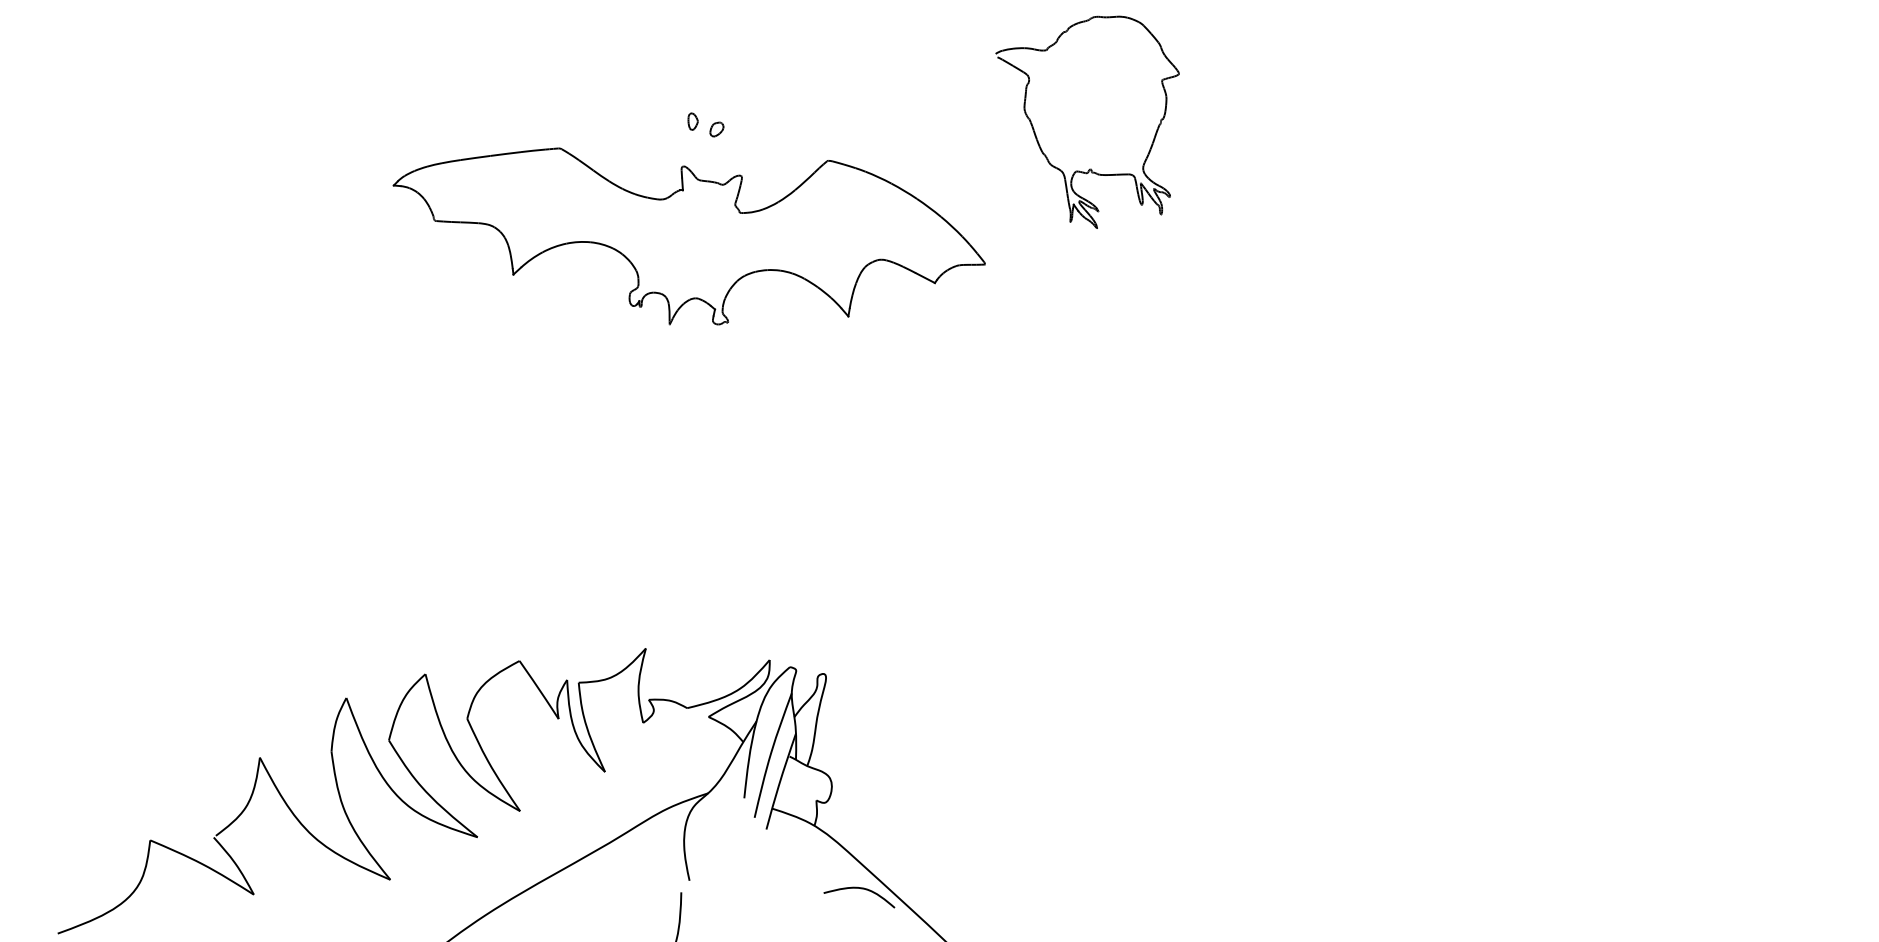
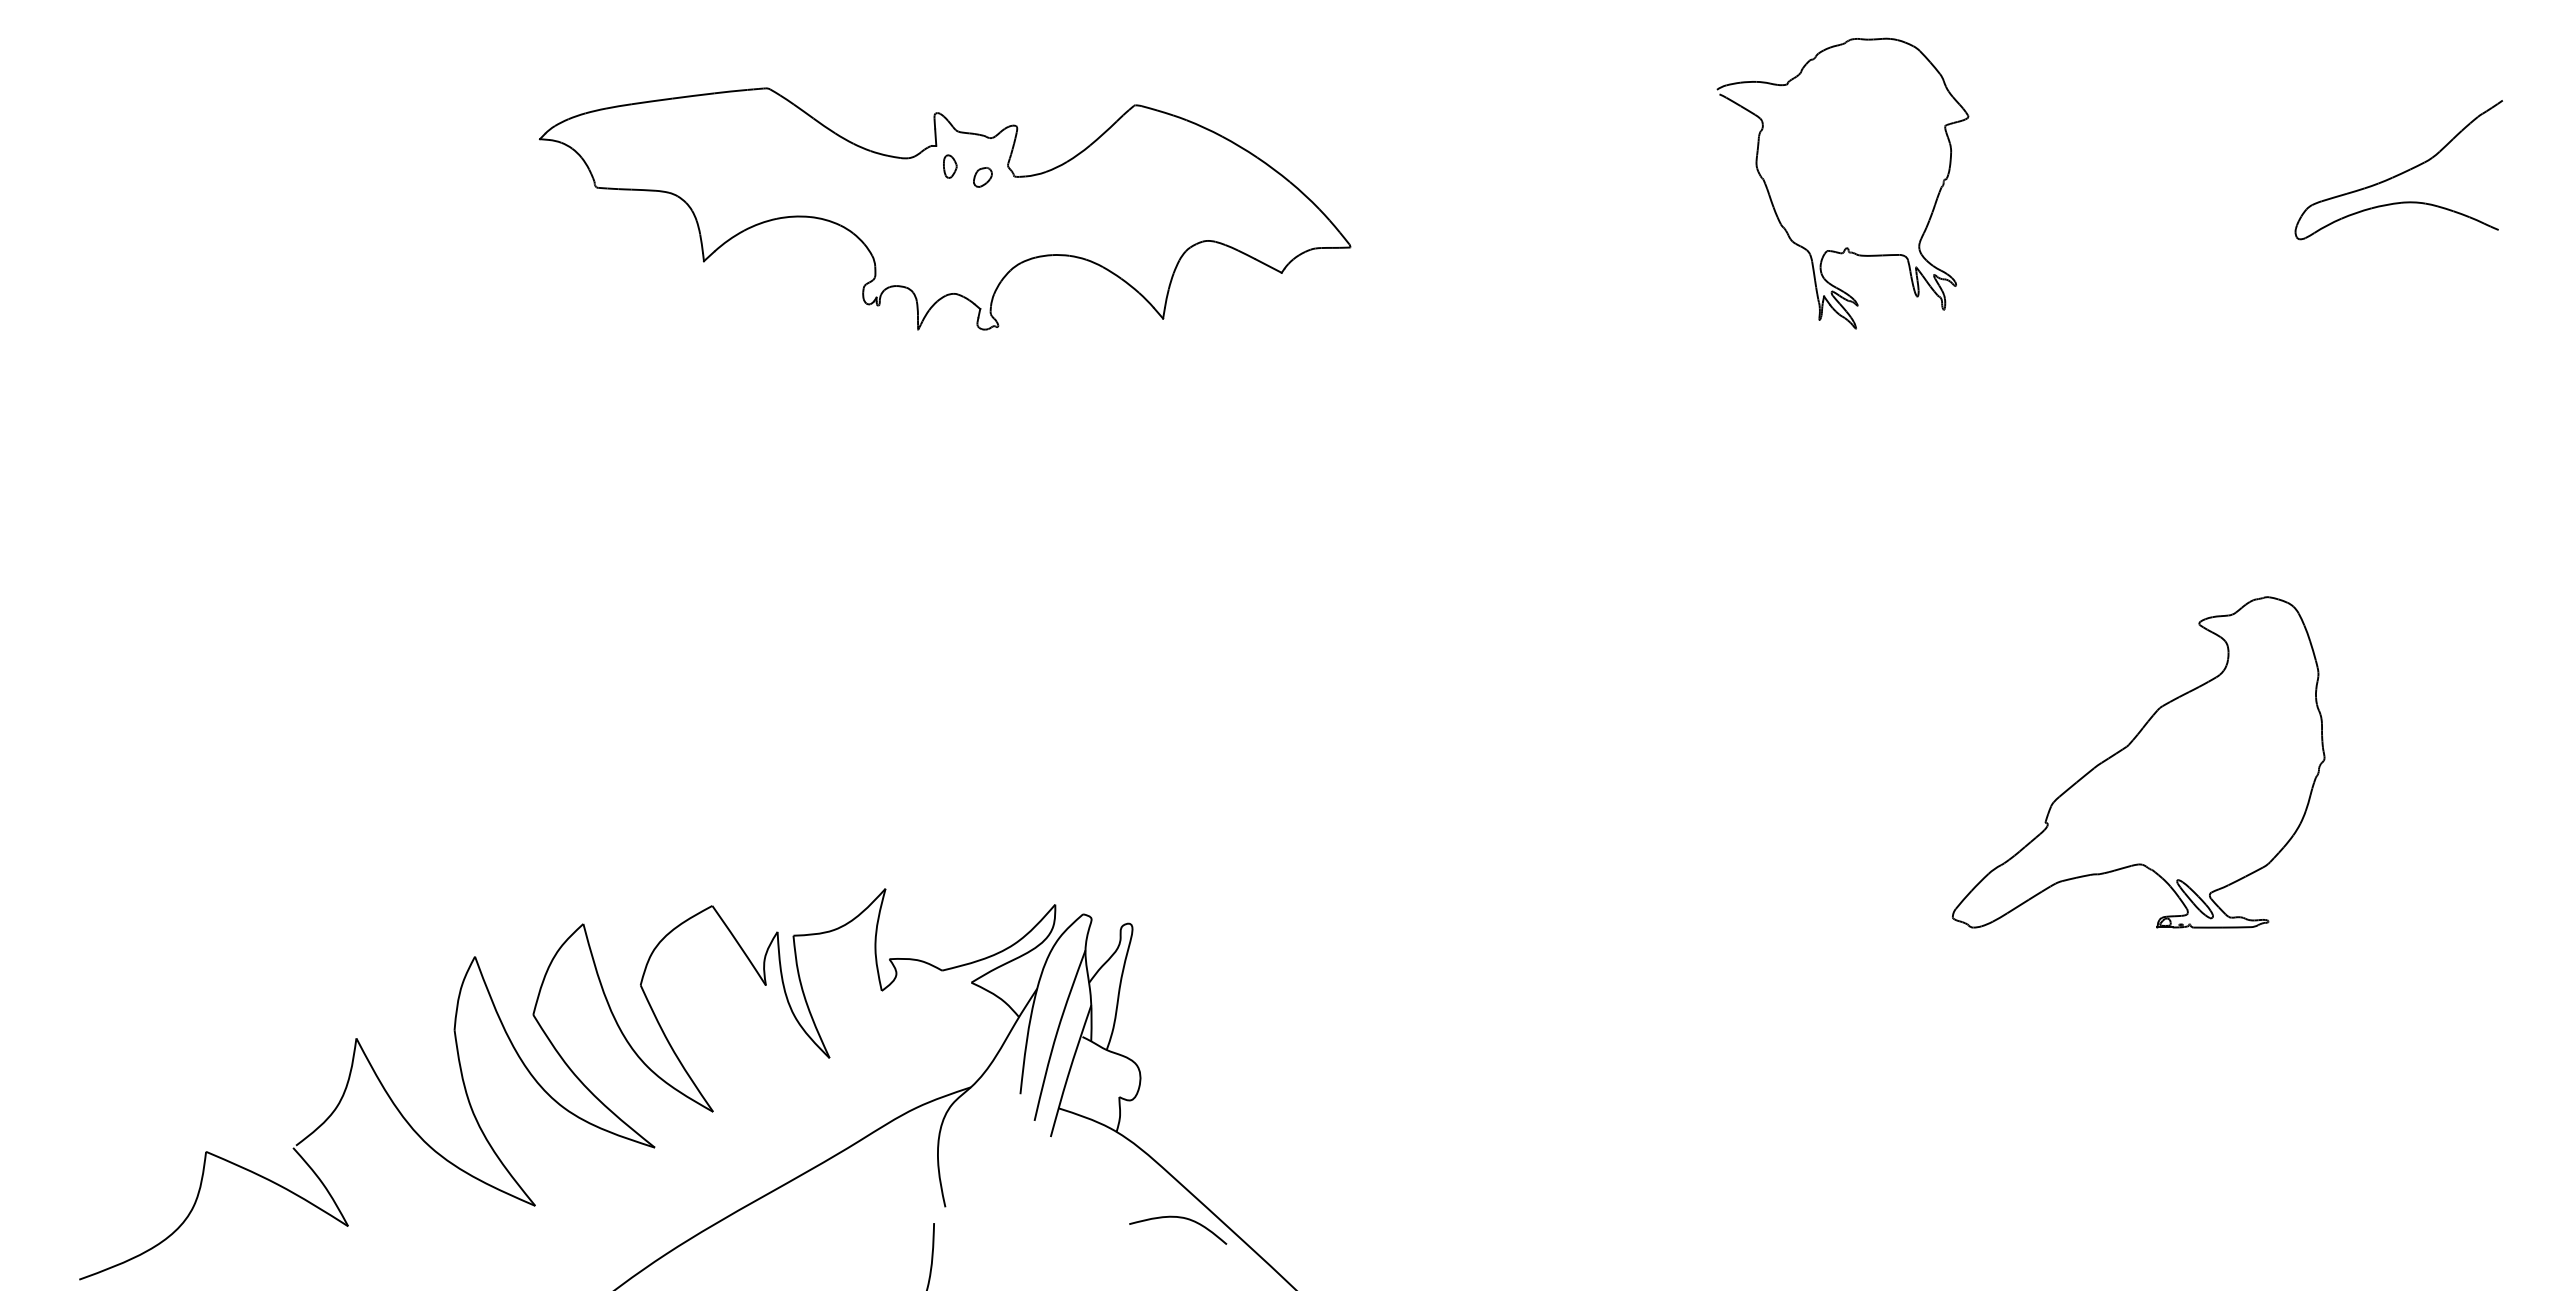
part: (1749, 124) -> (2398, 170), added
part: (1089, 168) -> (1845, 247), moved
part: (689, 236) -> (945, 208), moved
part: (1559, 556) -> (2138, 762), added

